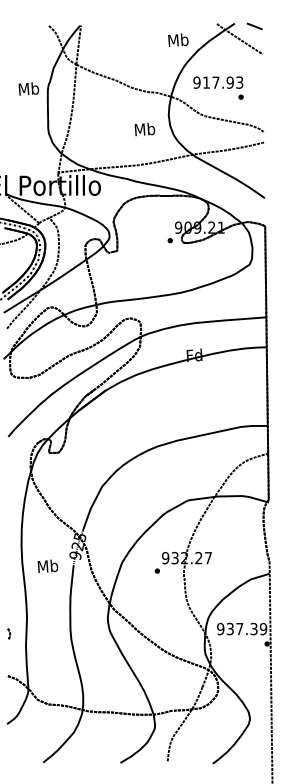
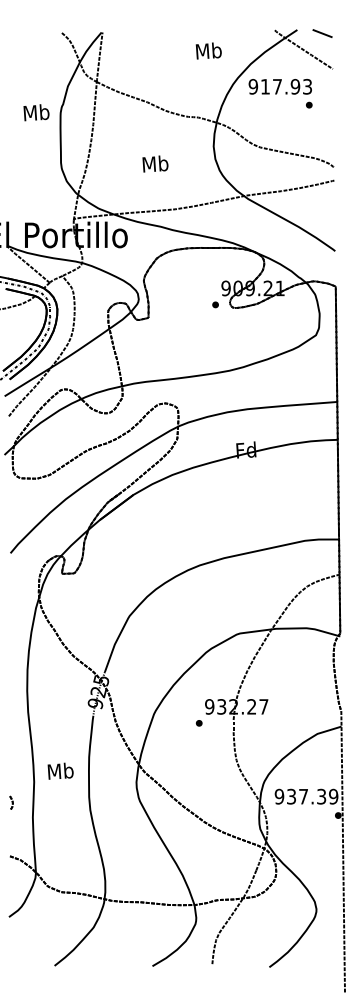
text: (178, 39) -> (208, 50), moved
text: (218, 87) -> (280, 93), moved
text: (144, 129) -> (155, 163), moved
text: (47, 565) -> (60, 770), moved

